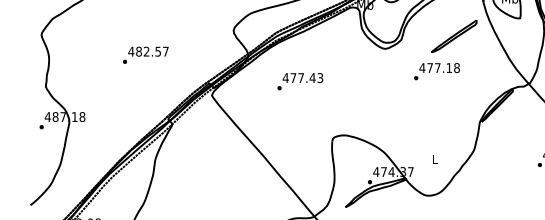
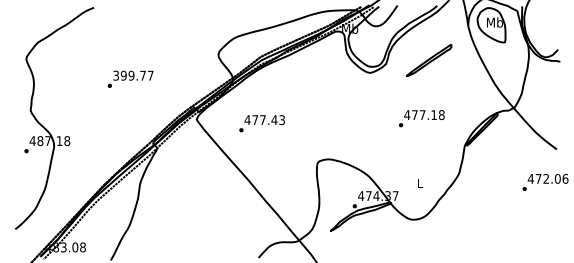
part: (453, 36) -> (428, 60), moved
text: (144, 51) -> (129, 75), 482.57 -> 399.77
text: (436, 71) -> (421, 118), moved
text: (299, 81) -> (261, 123), moved

